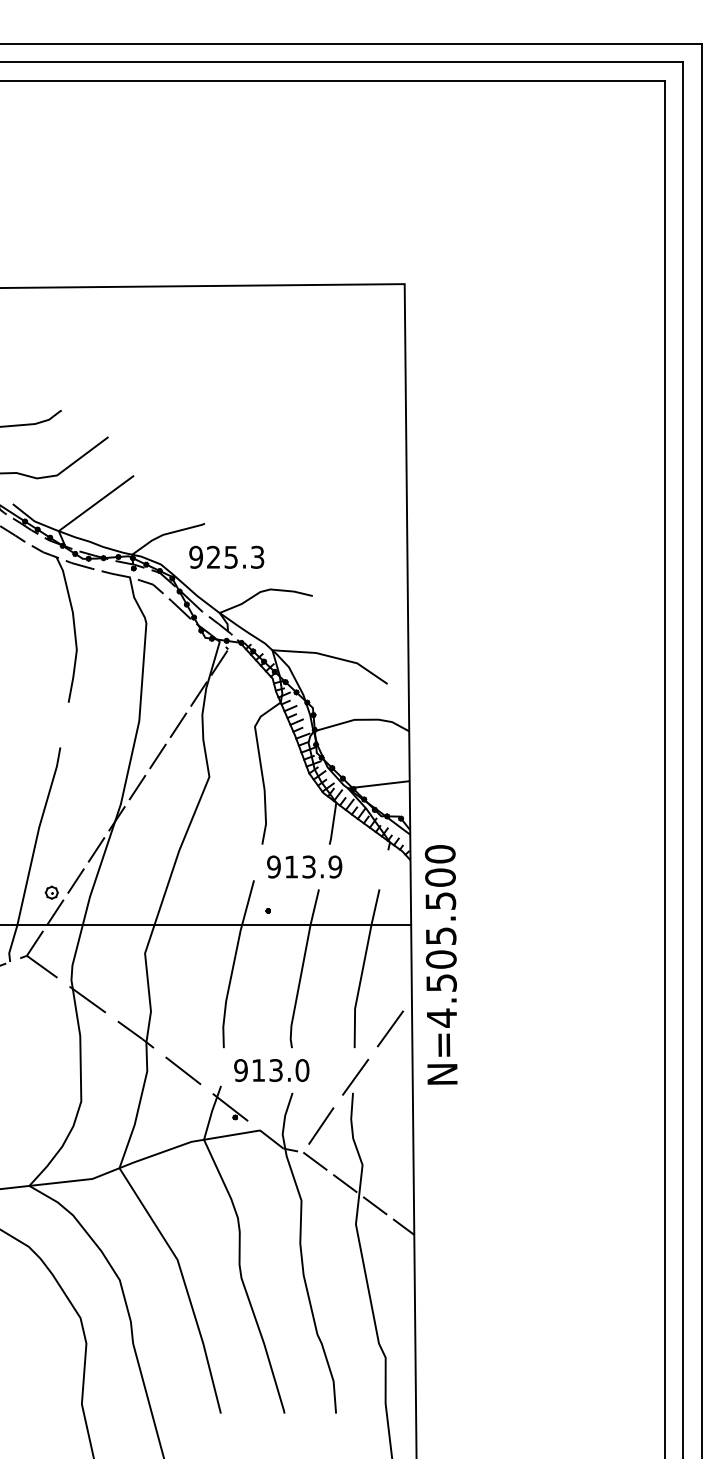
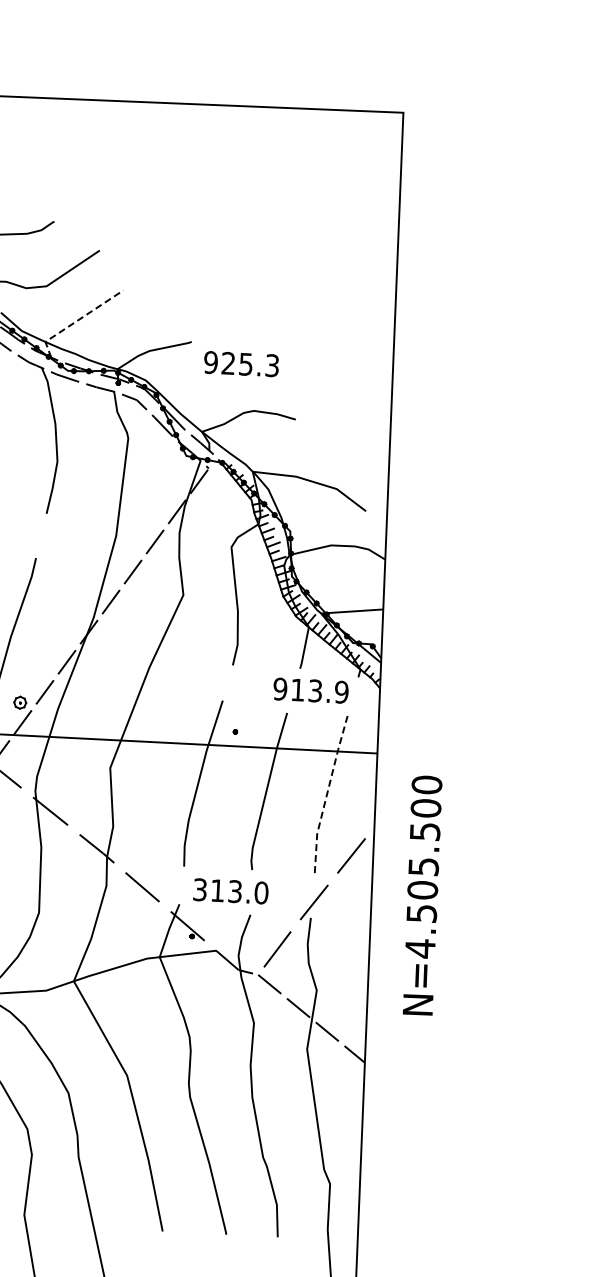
line: (89, 508) -> (77, 320), solid -> dashed
text: (226, 556) -> (241, 363), moved
text: (304, 866) -> (310, 690), moved
text: (440, 964) -> (421, 895), moved
line: (362, 968) -> (326, 794), solid -> dashed
text: (240, 1070) -> (199, 889), 913.0 -> 313.0

